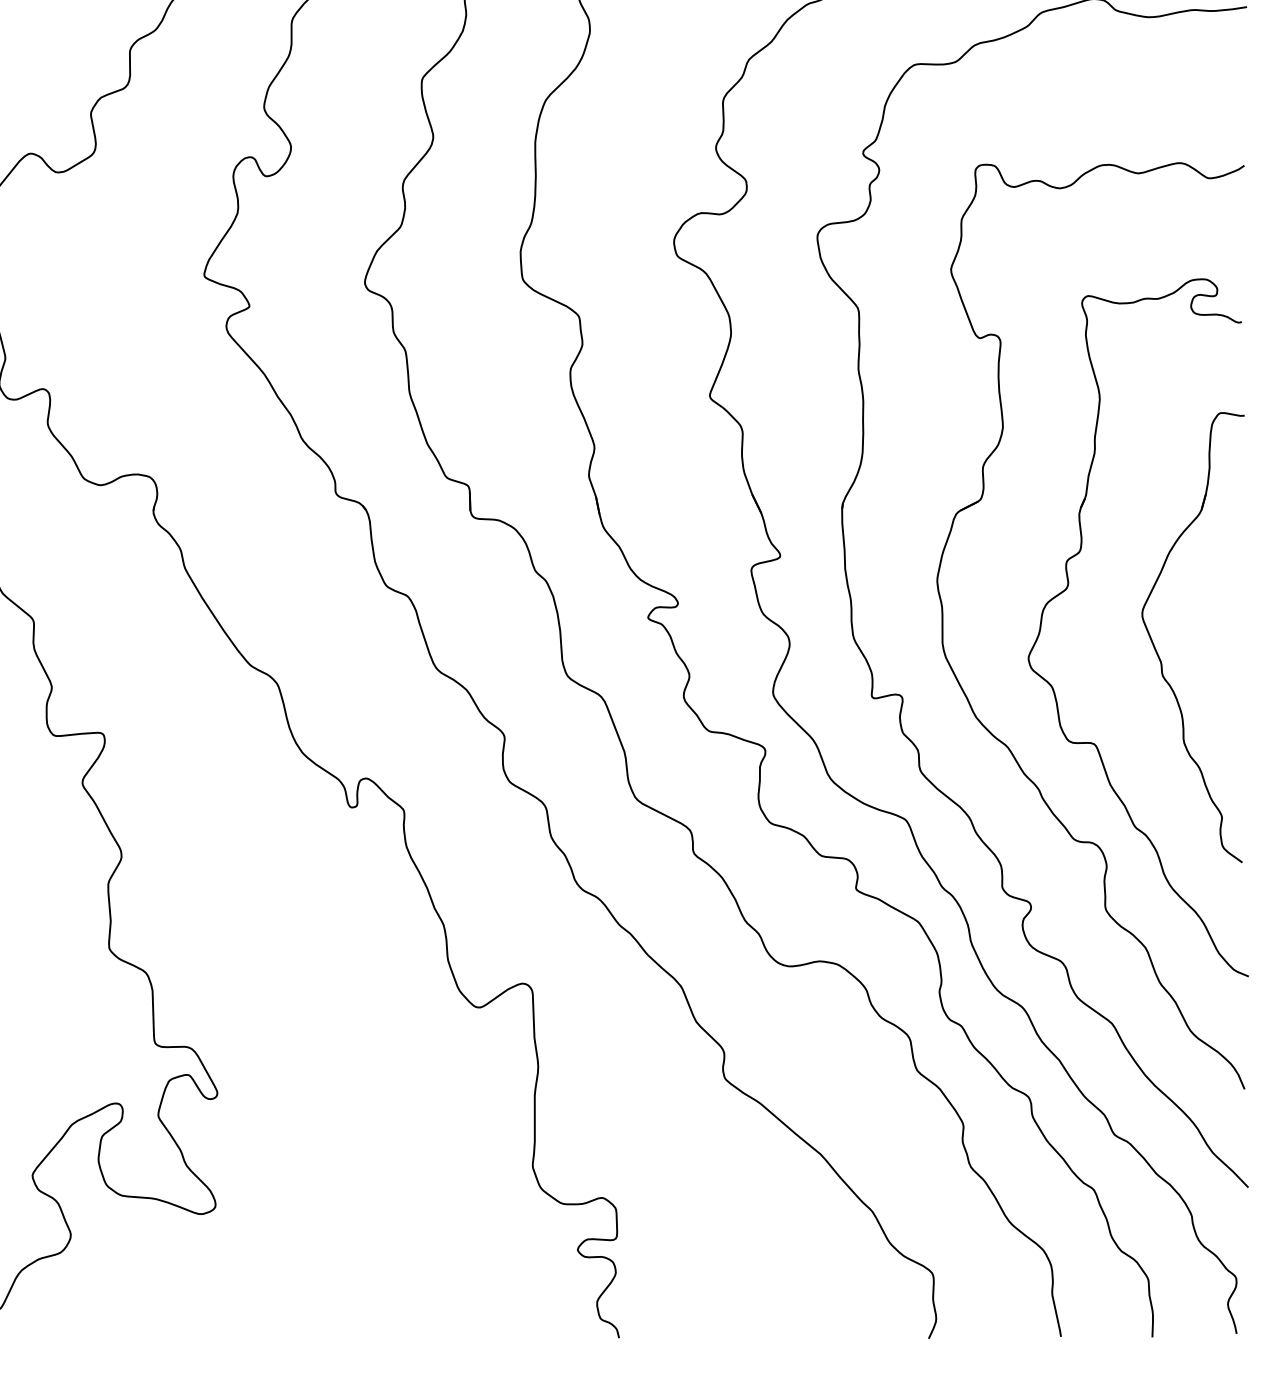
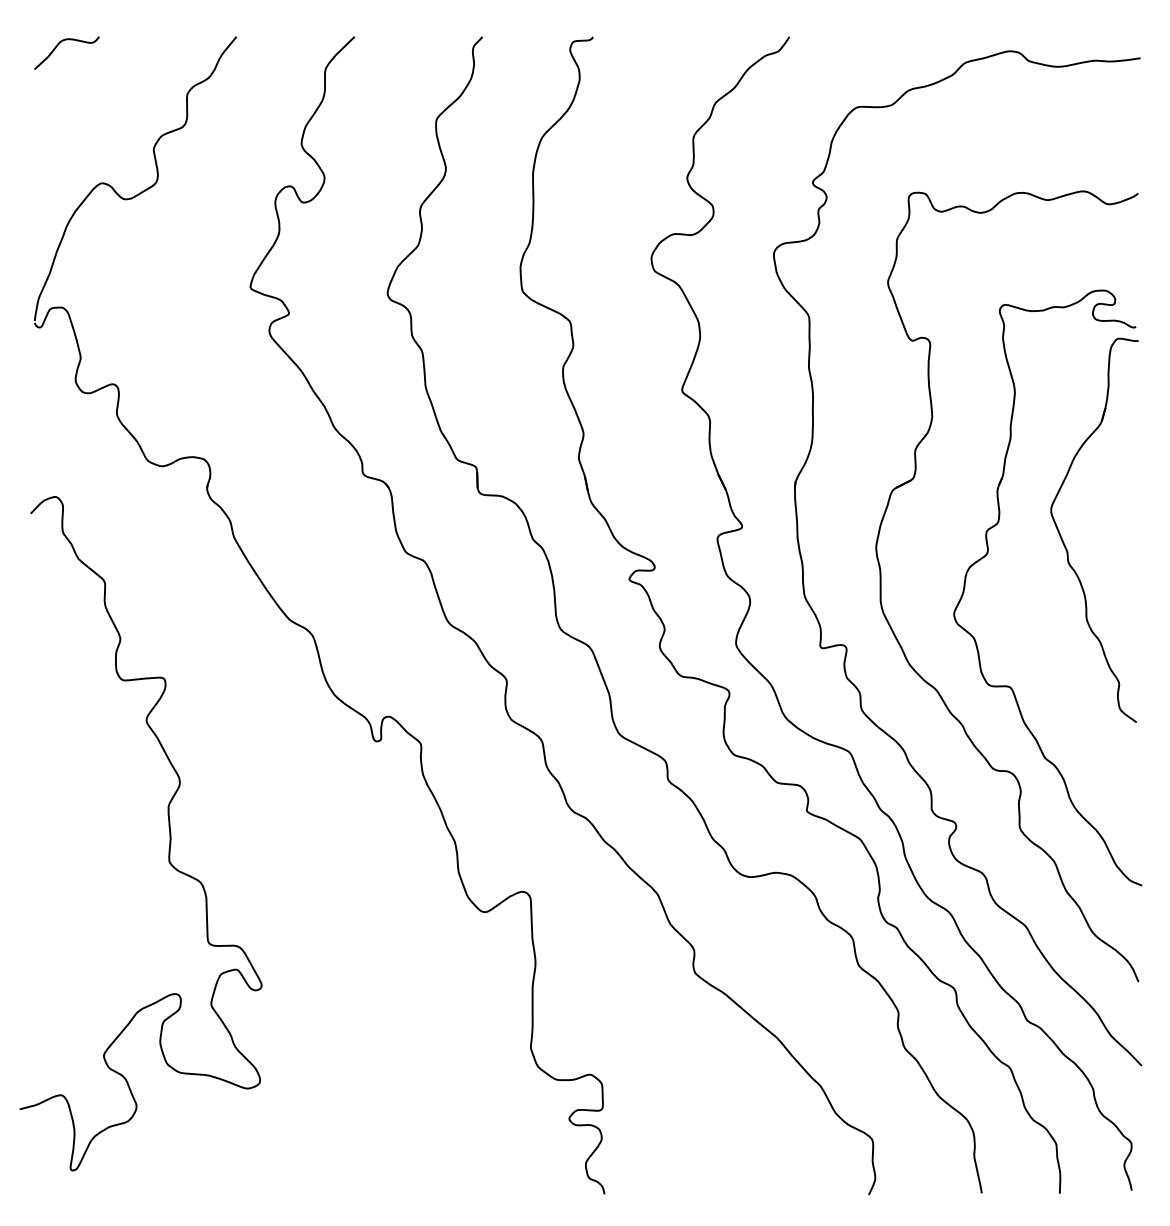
part: (1159, 654) -> (1065, 544), moved

